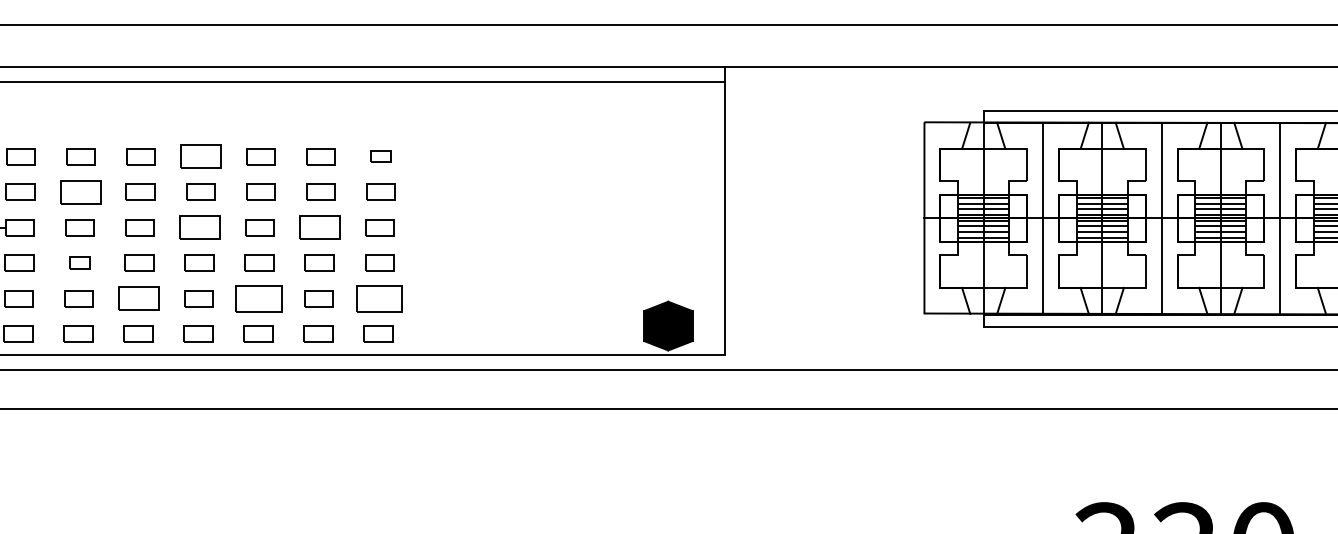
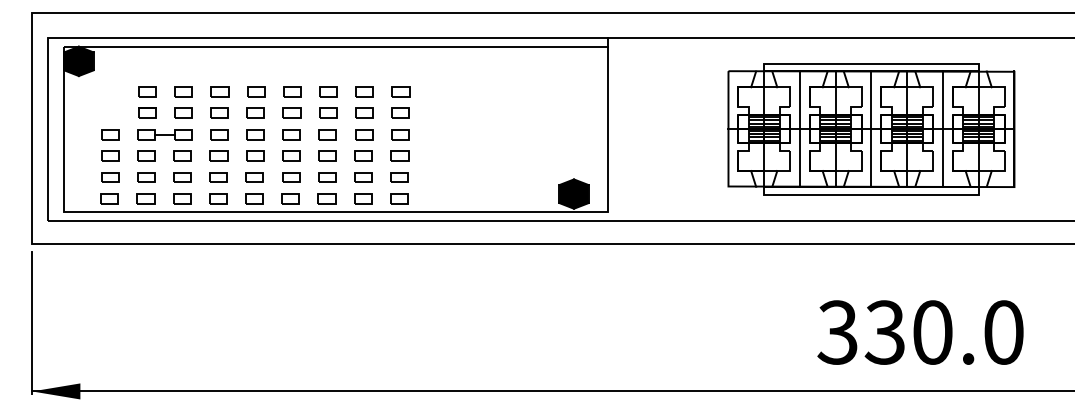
part: (201, 155) -> (292, 91), size x0.71
part: (380, 155) -> (400, 91), size x1.43
part: (80, 190) -> (219, 112), size x0.71
part: (199, 227) -> (291, 134), size x0.71
part: (320, 227) -> (364, 134), size x0.71
part: (78, 262) -> (218, 155), size x1.43
part: (138, 298) -> (254, 177), size x0.71
part: (259, 298) -> (327, 177), size x0.62
part: (378, 298) -> (399, 177), size x0.62

